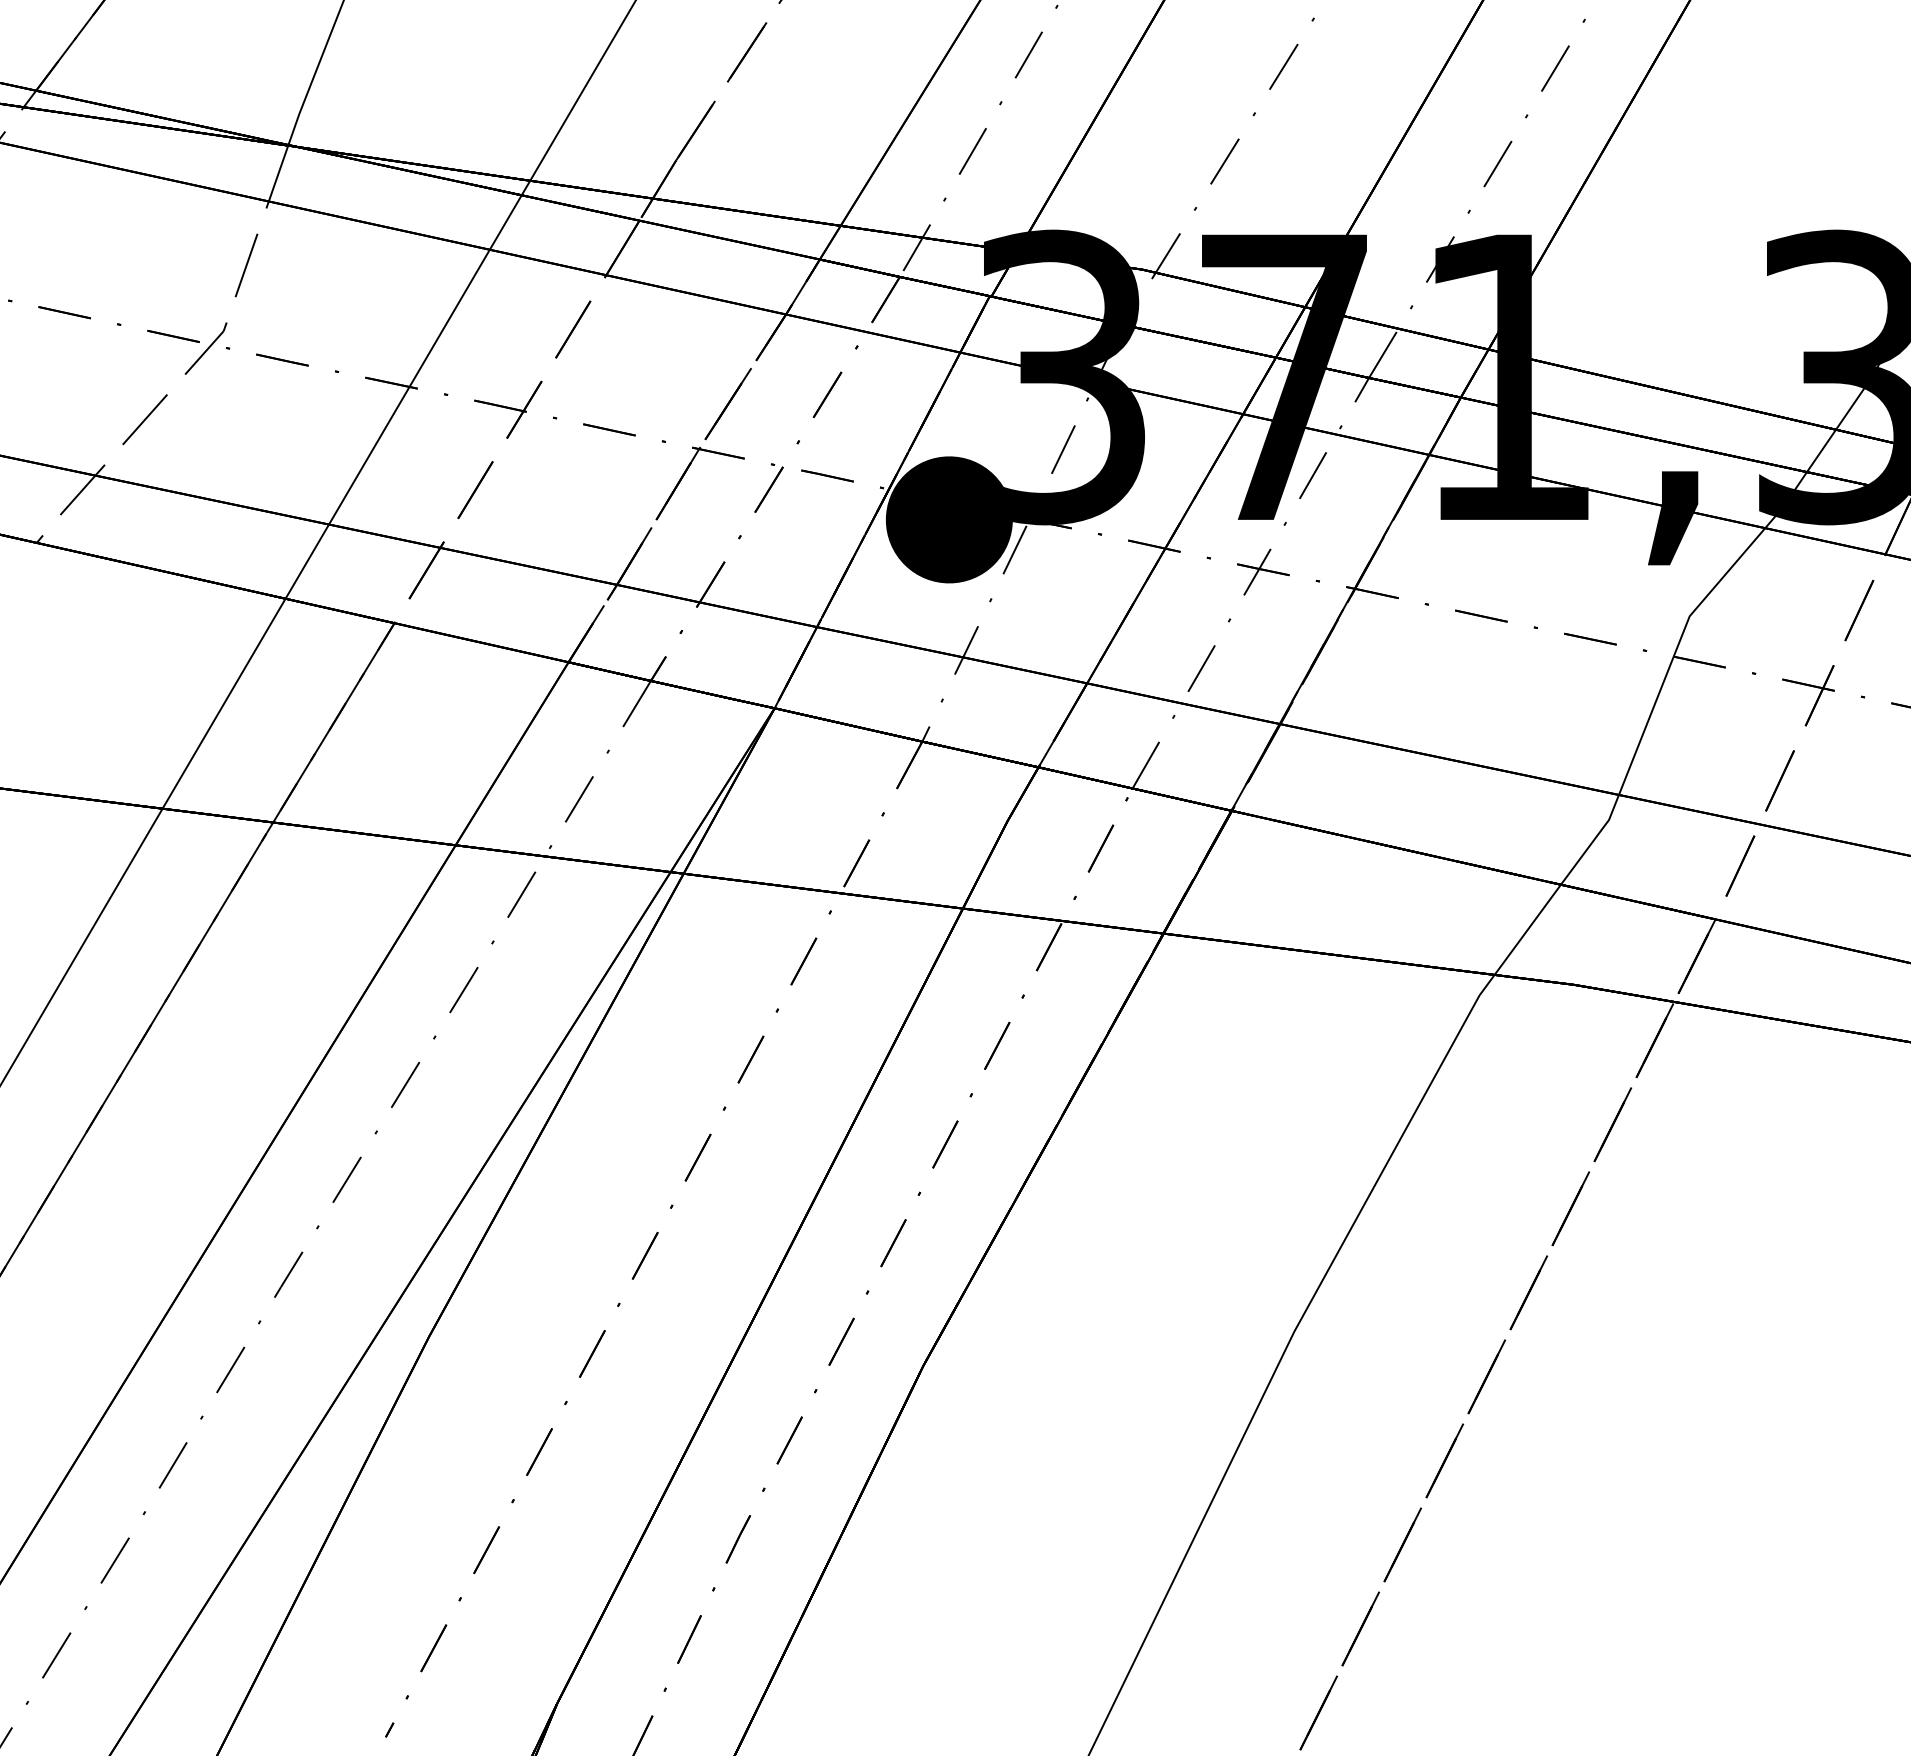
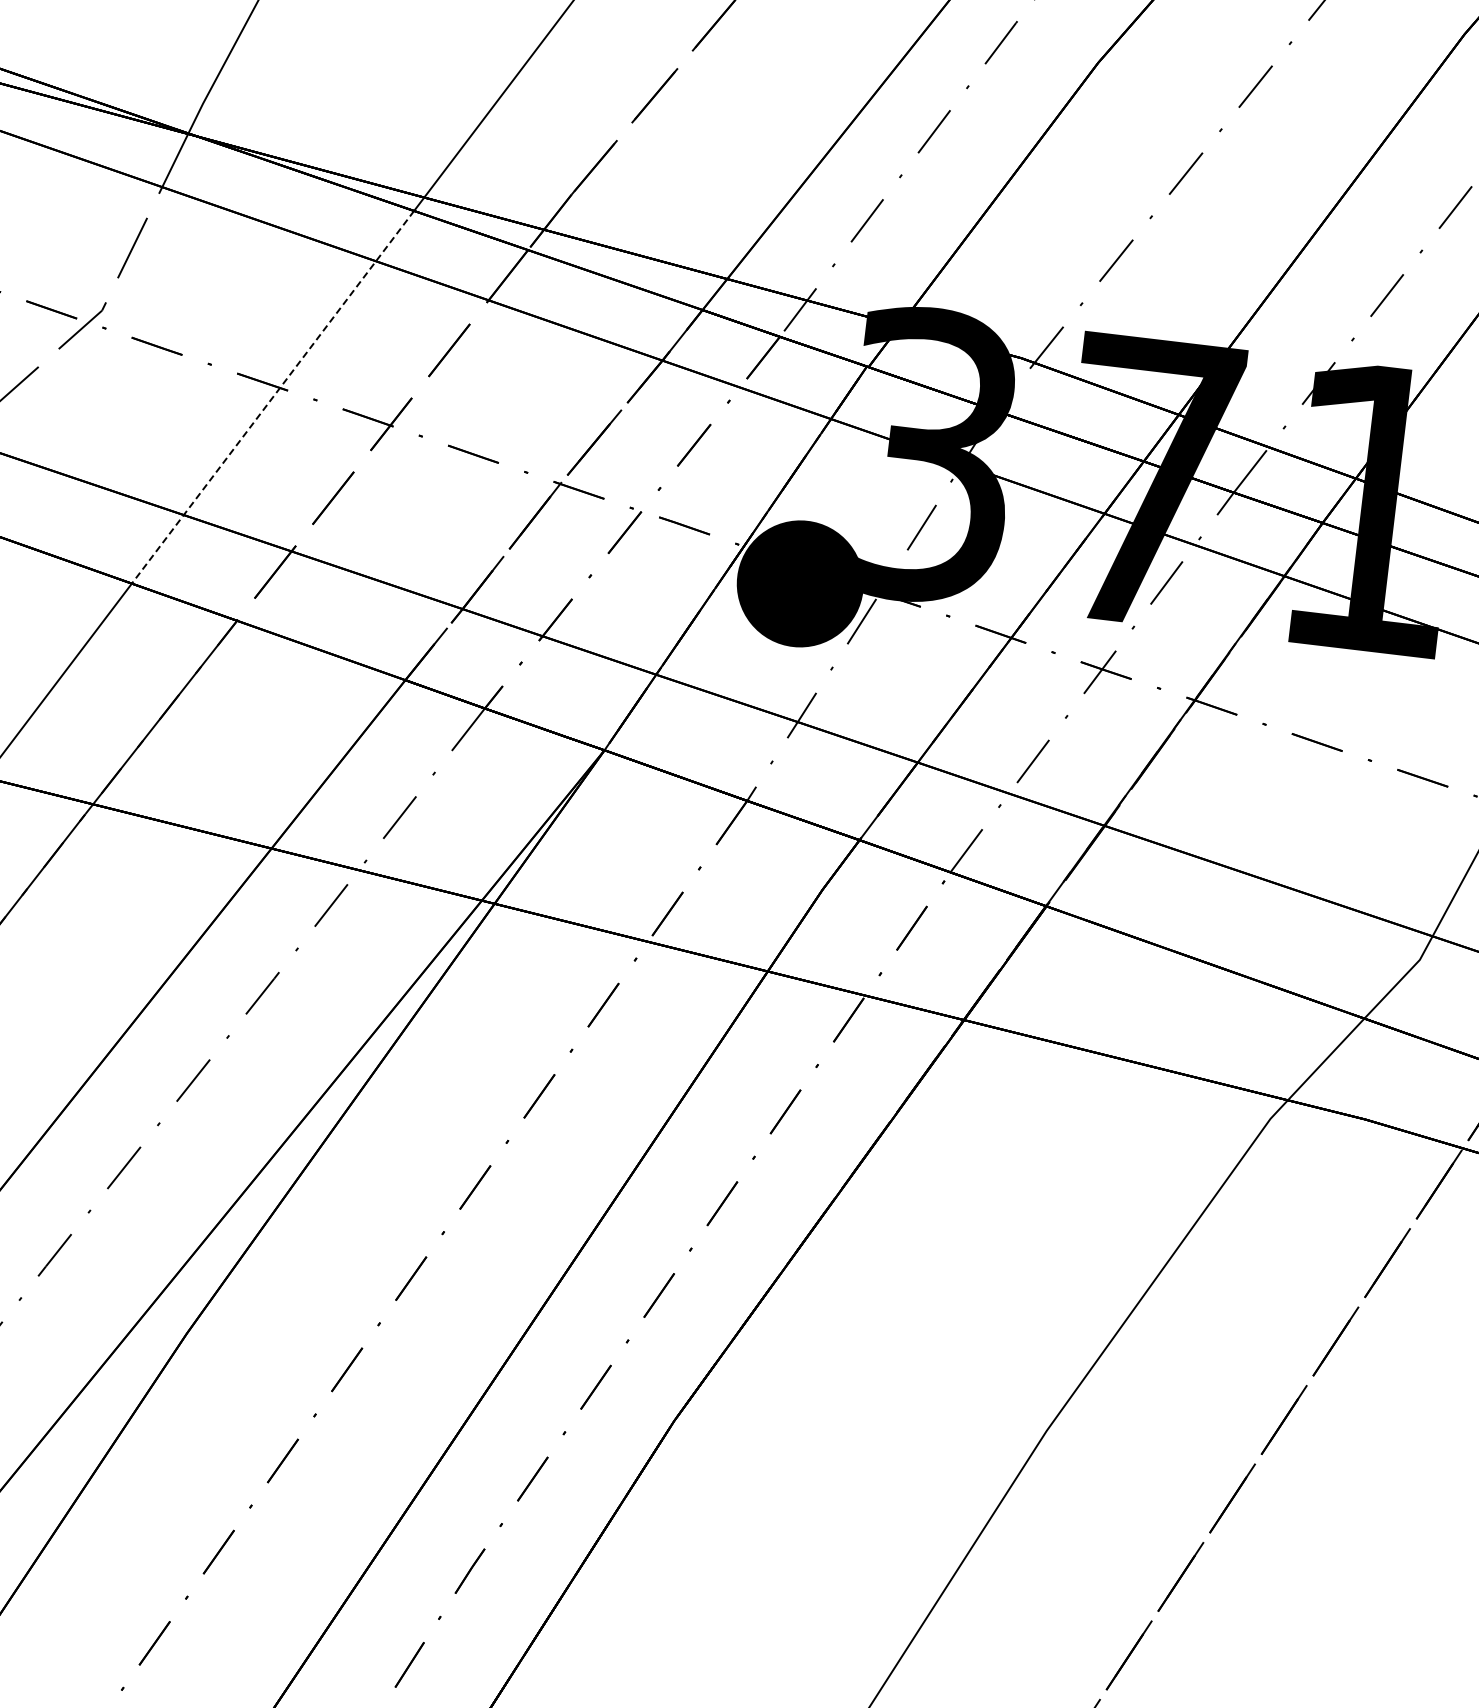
line: (403, 396) -> (272, 396), solid -> dashed

